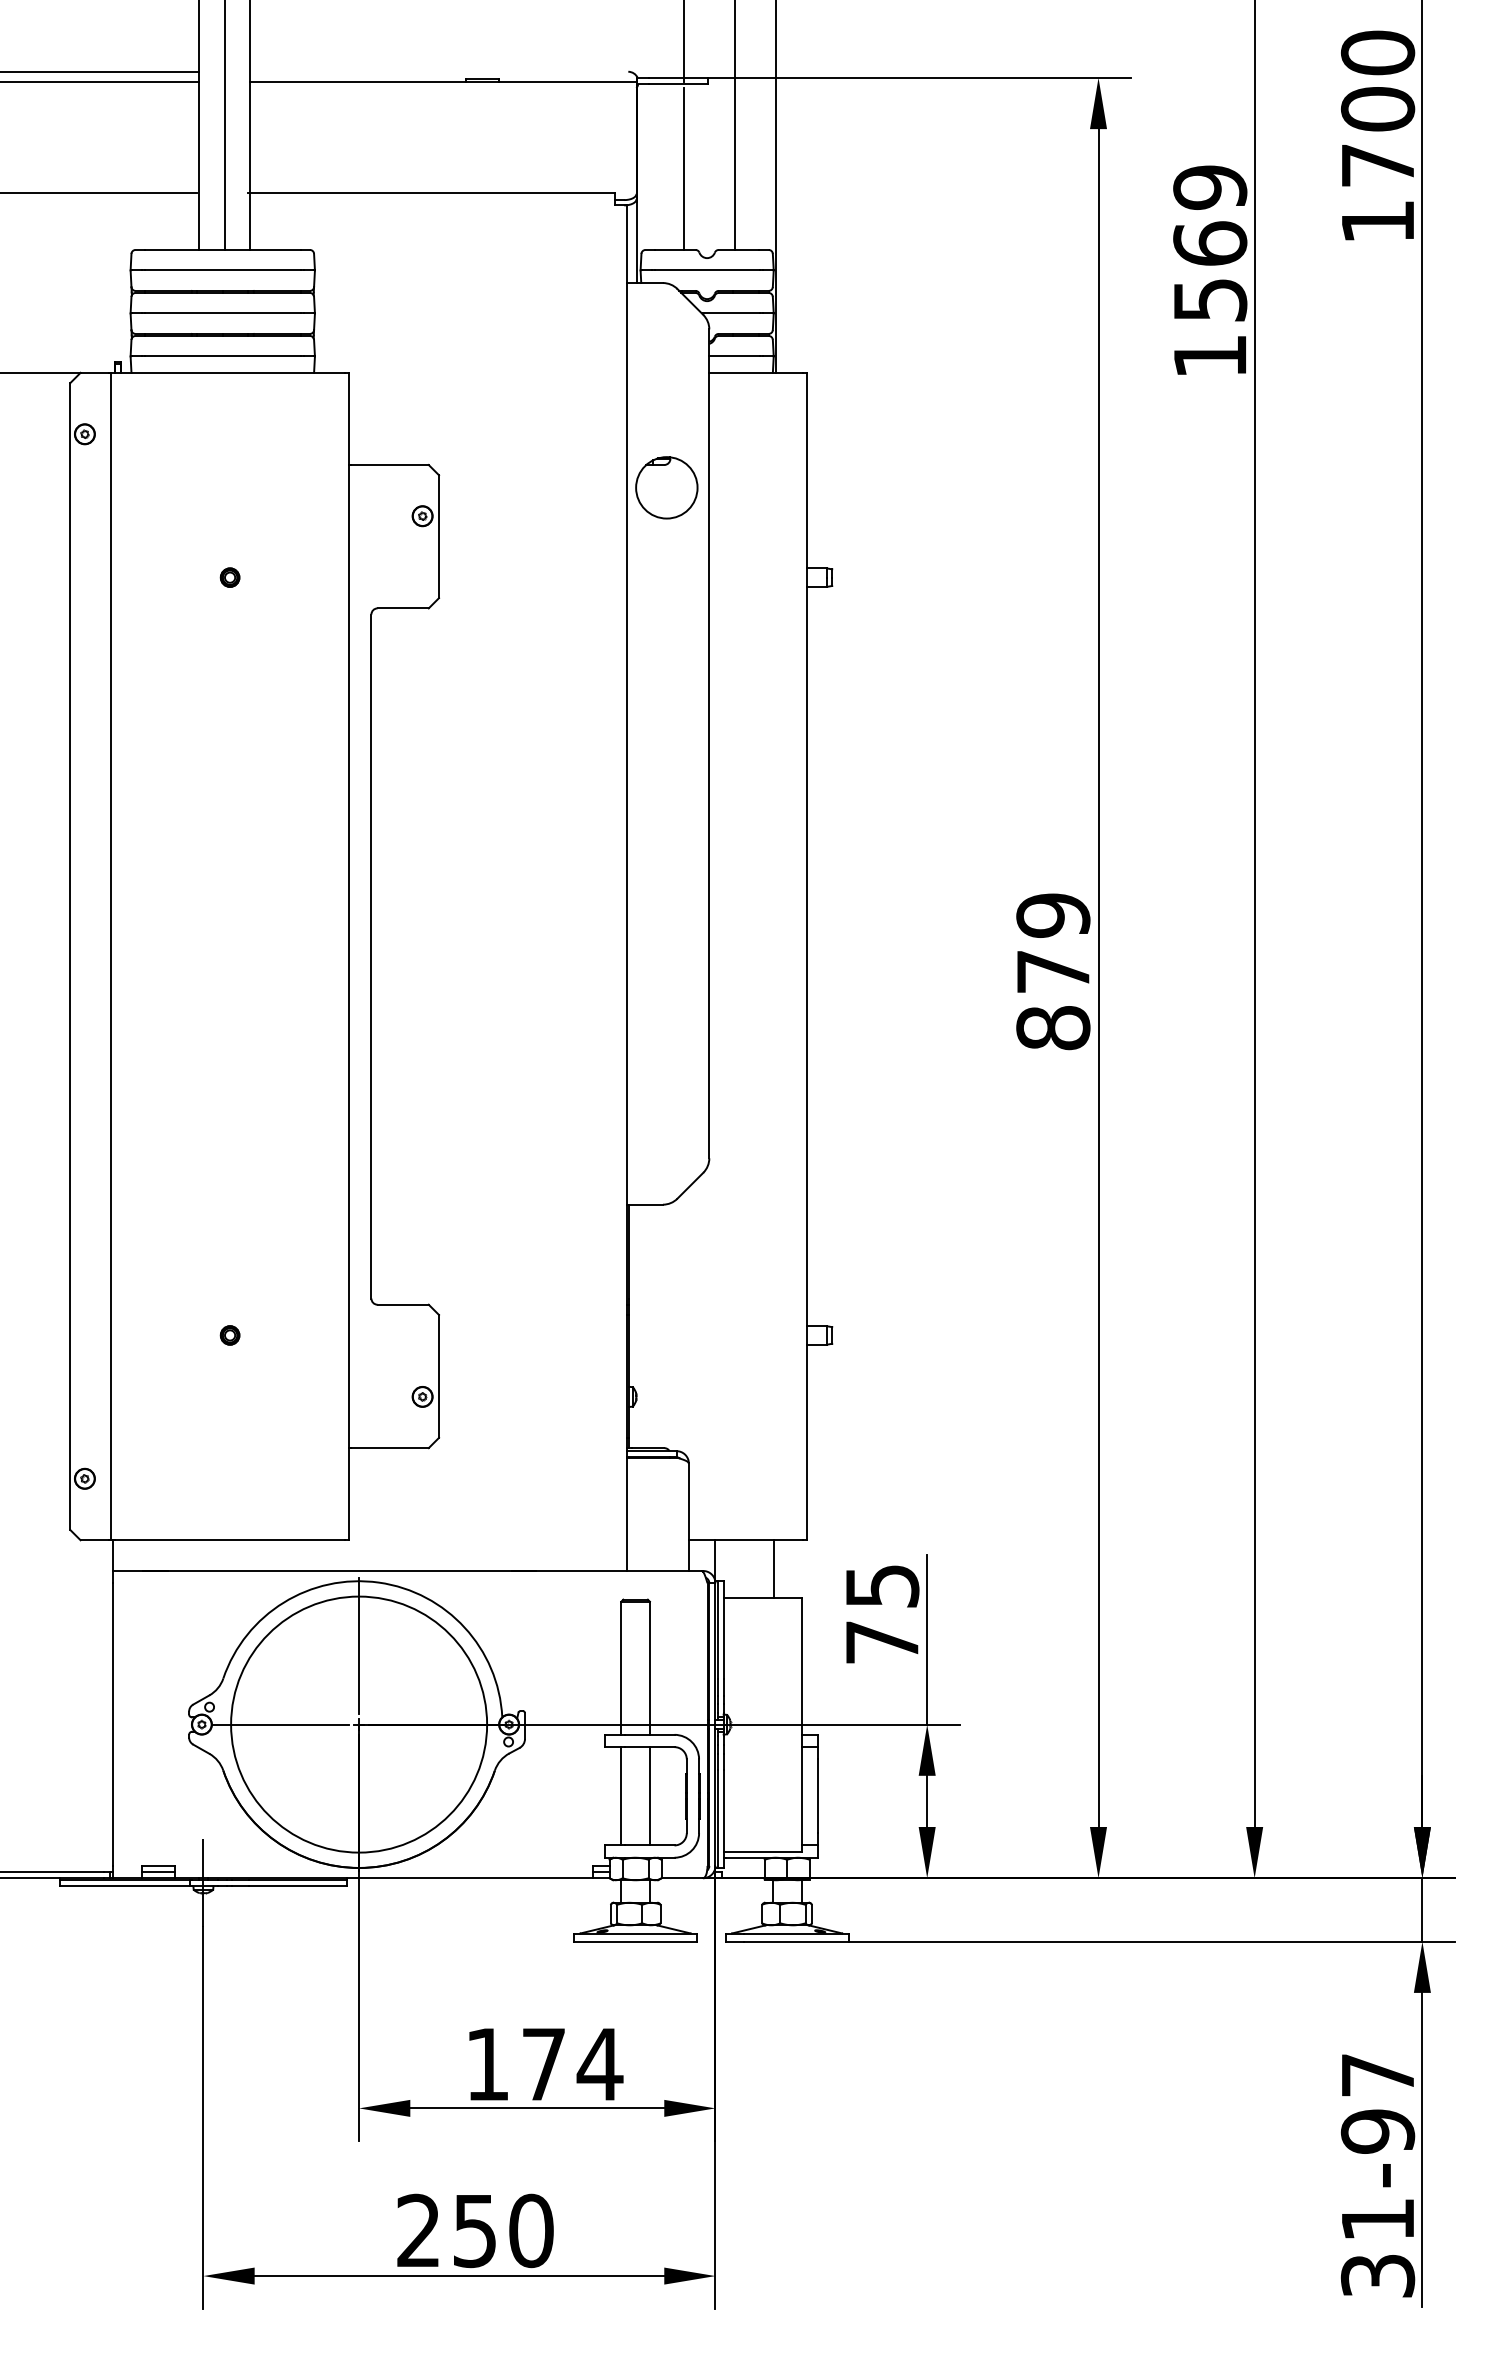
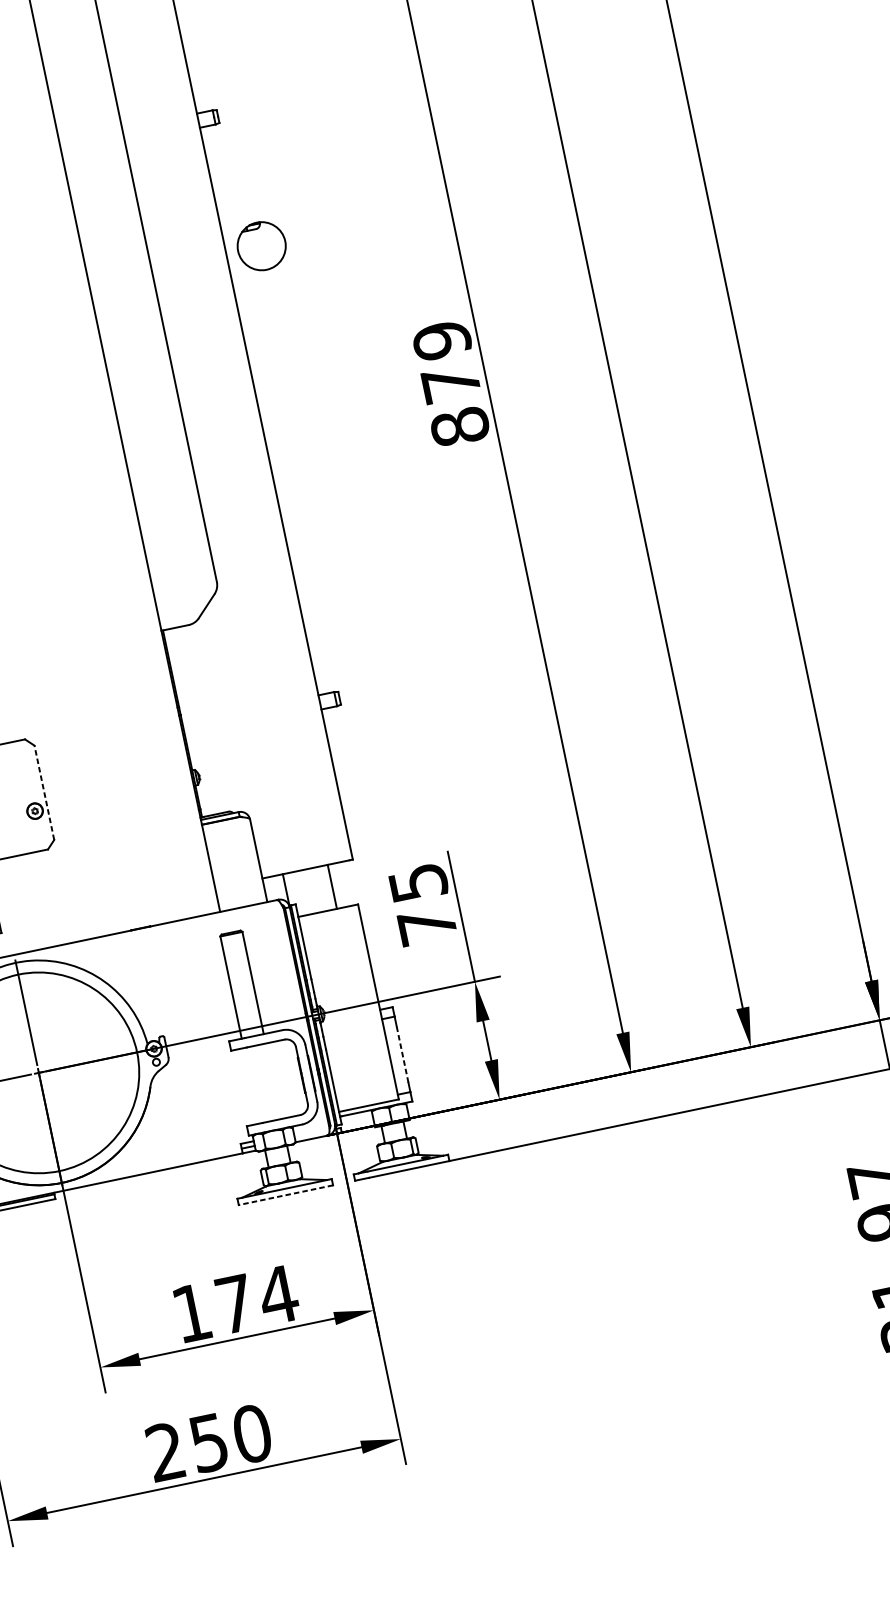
part: (666, 487) -> (261, 246), moved
line: (439, 1375) -> (44, 792), solid -> dashed
line: (621, 1796) -> (251, 1086), removed
line: (649, 1796) -> (273, 1081), removed
line: (817, 1796) -> (402, 1054), solid -> dashed
line: (635, 1941) -> (285, 1195), solid -> dashed

